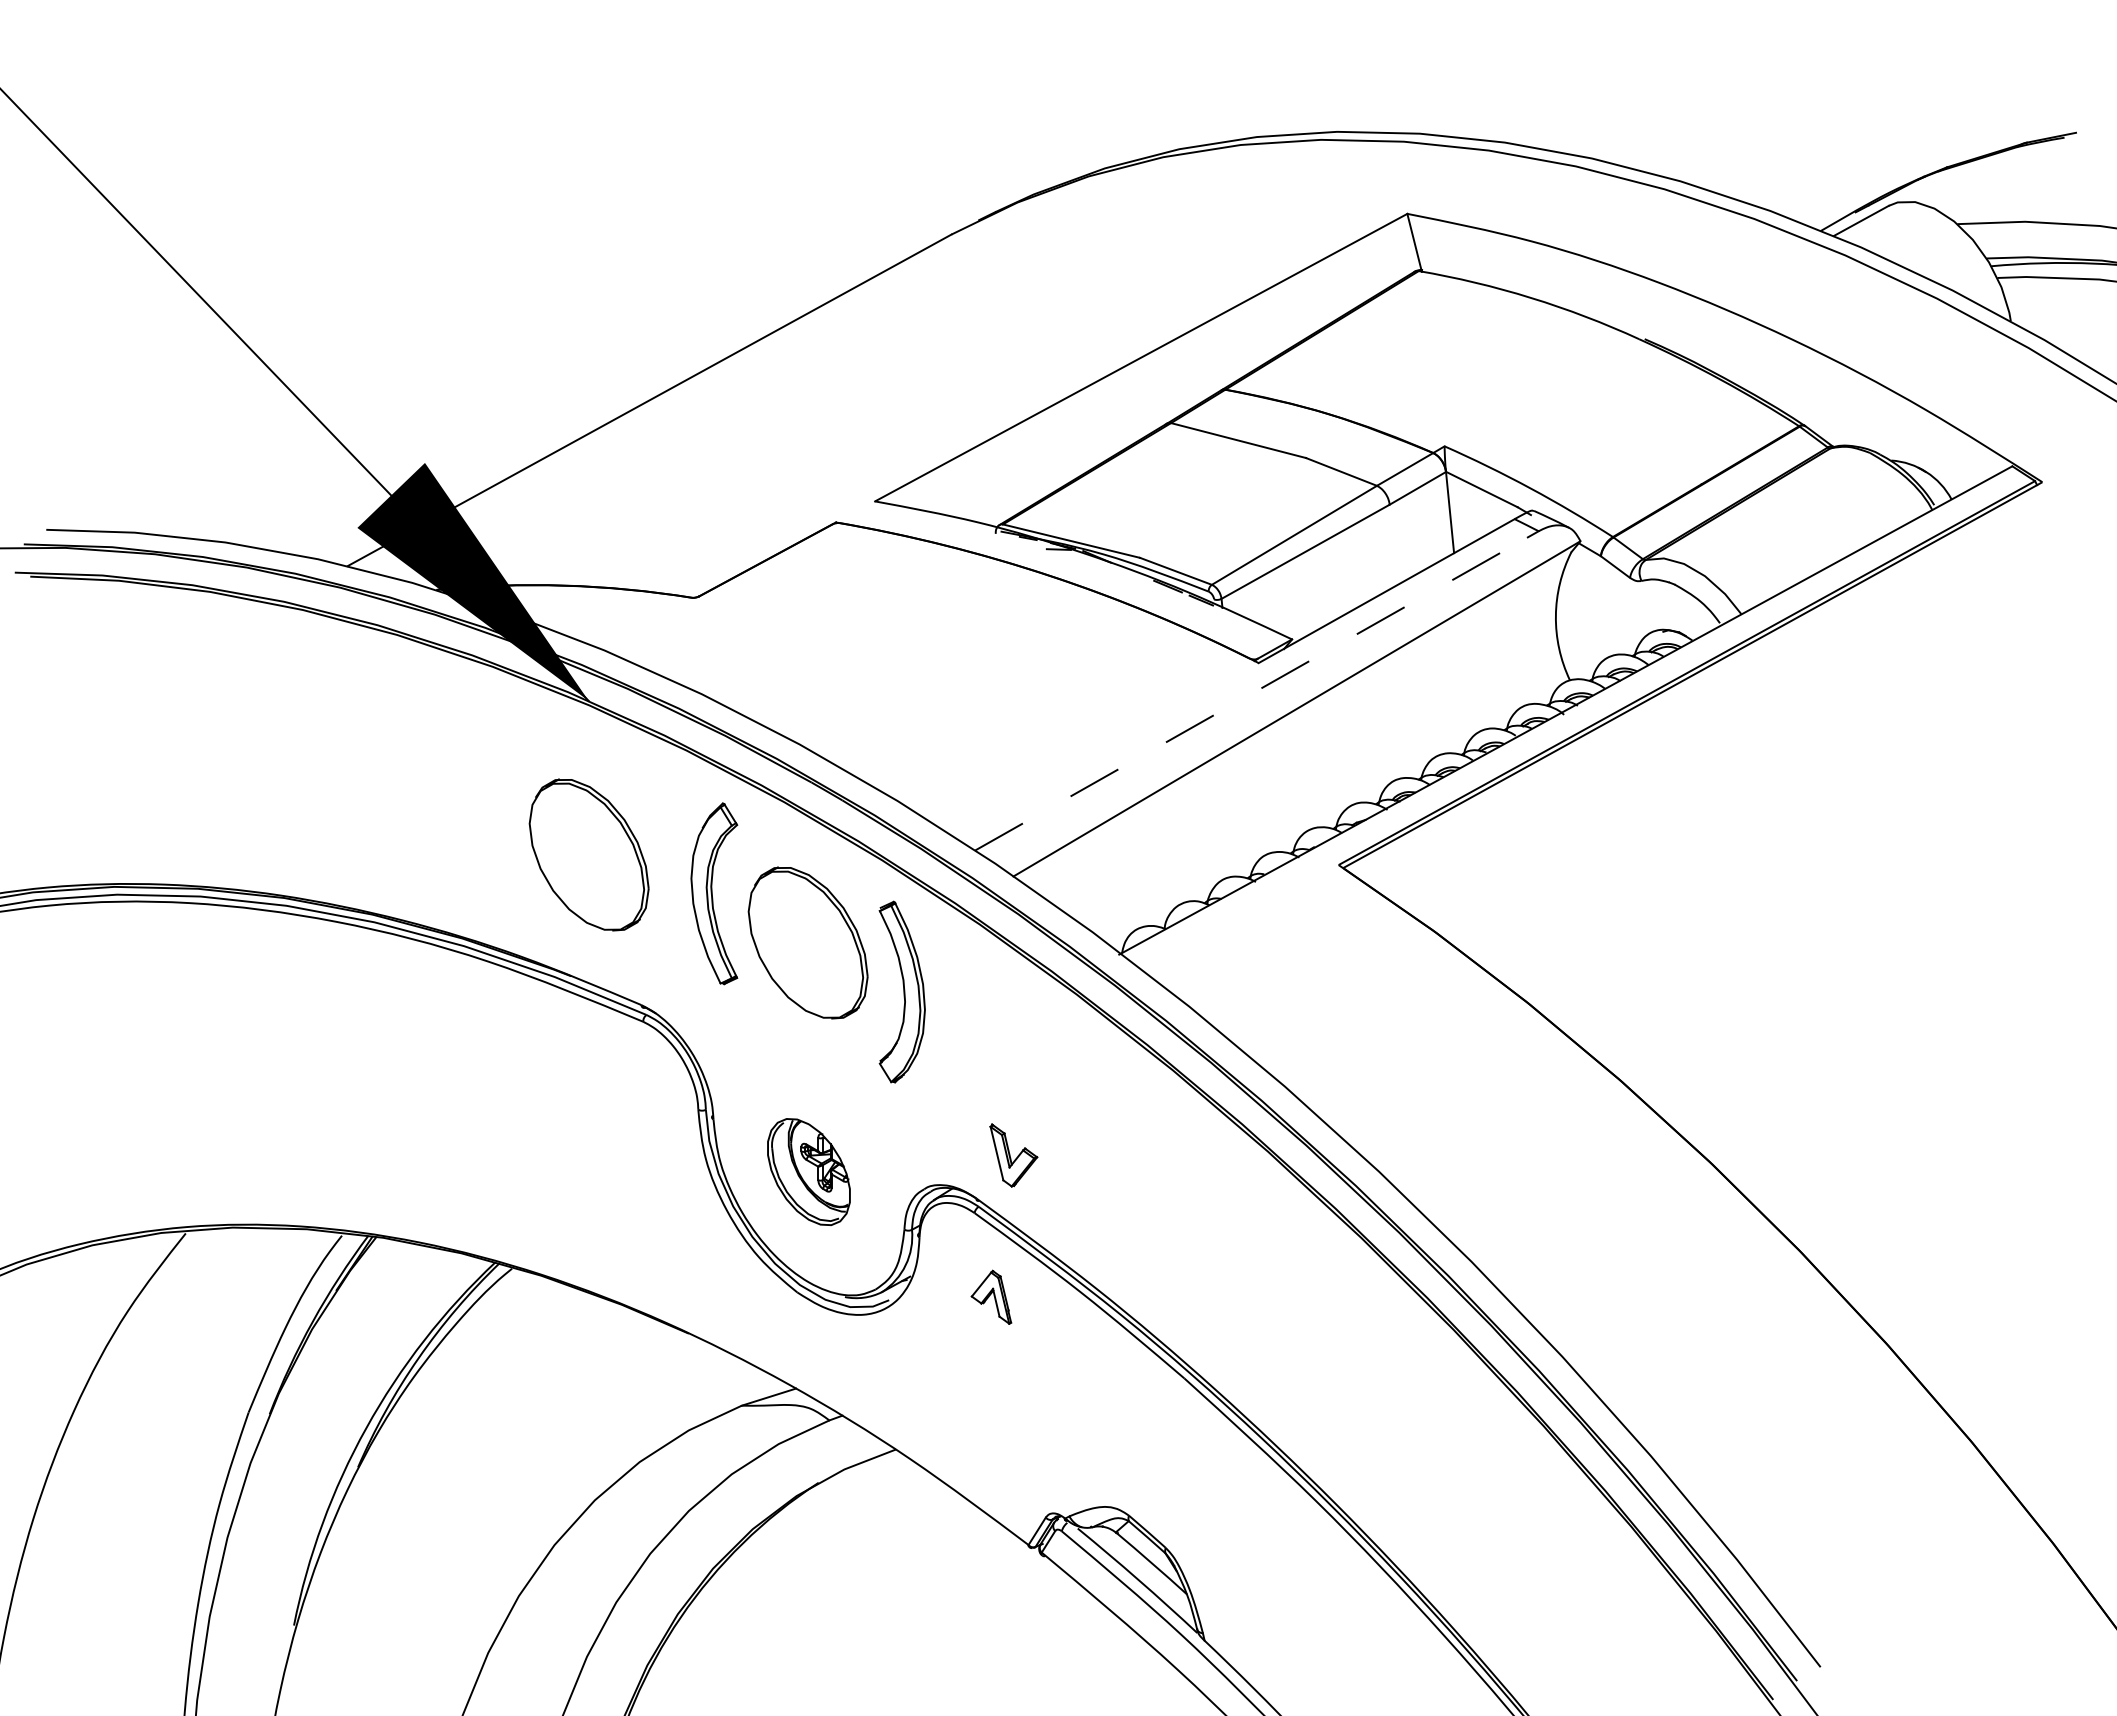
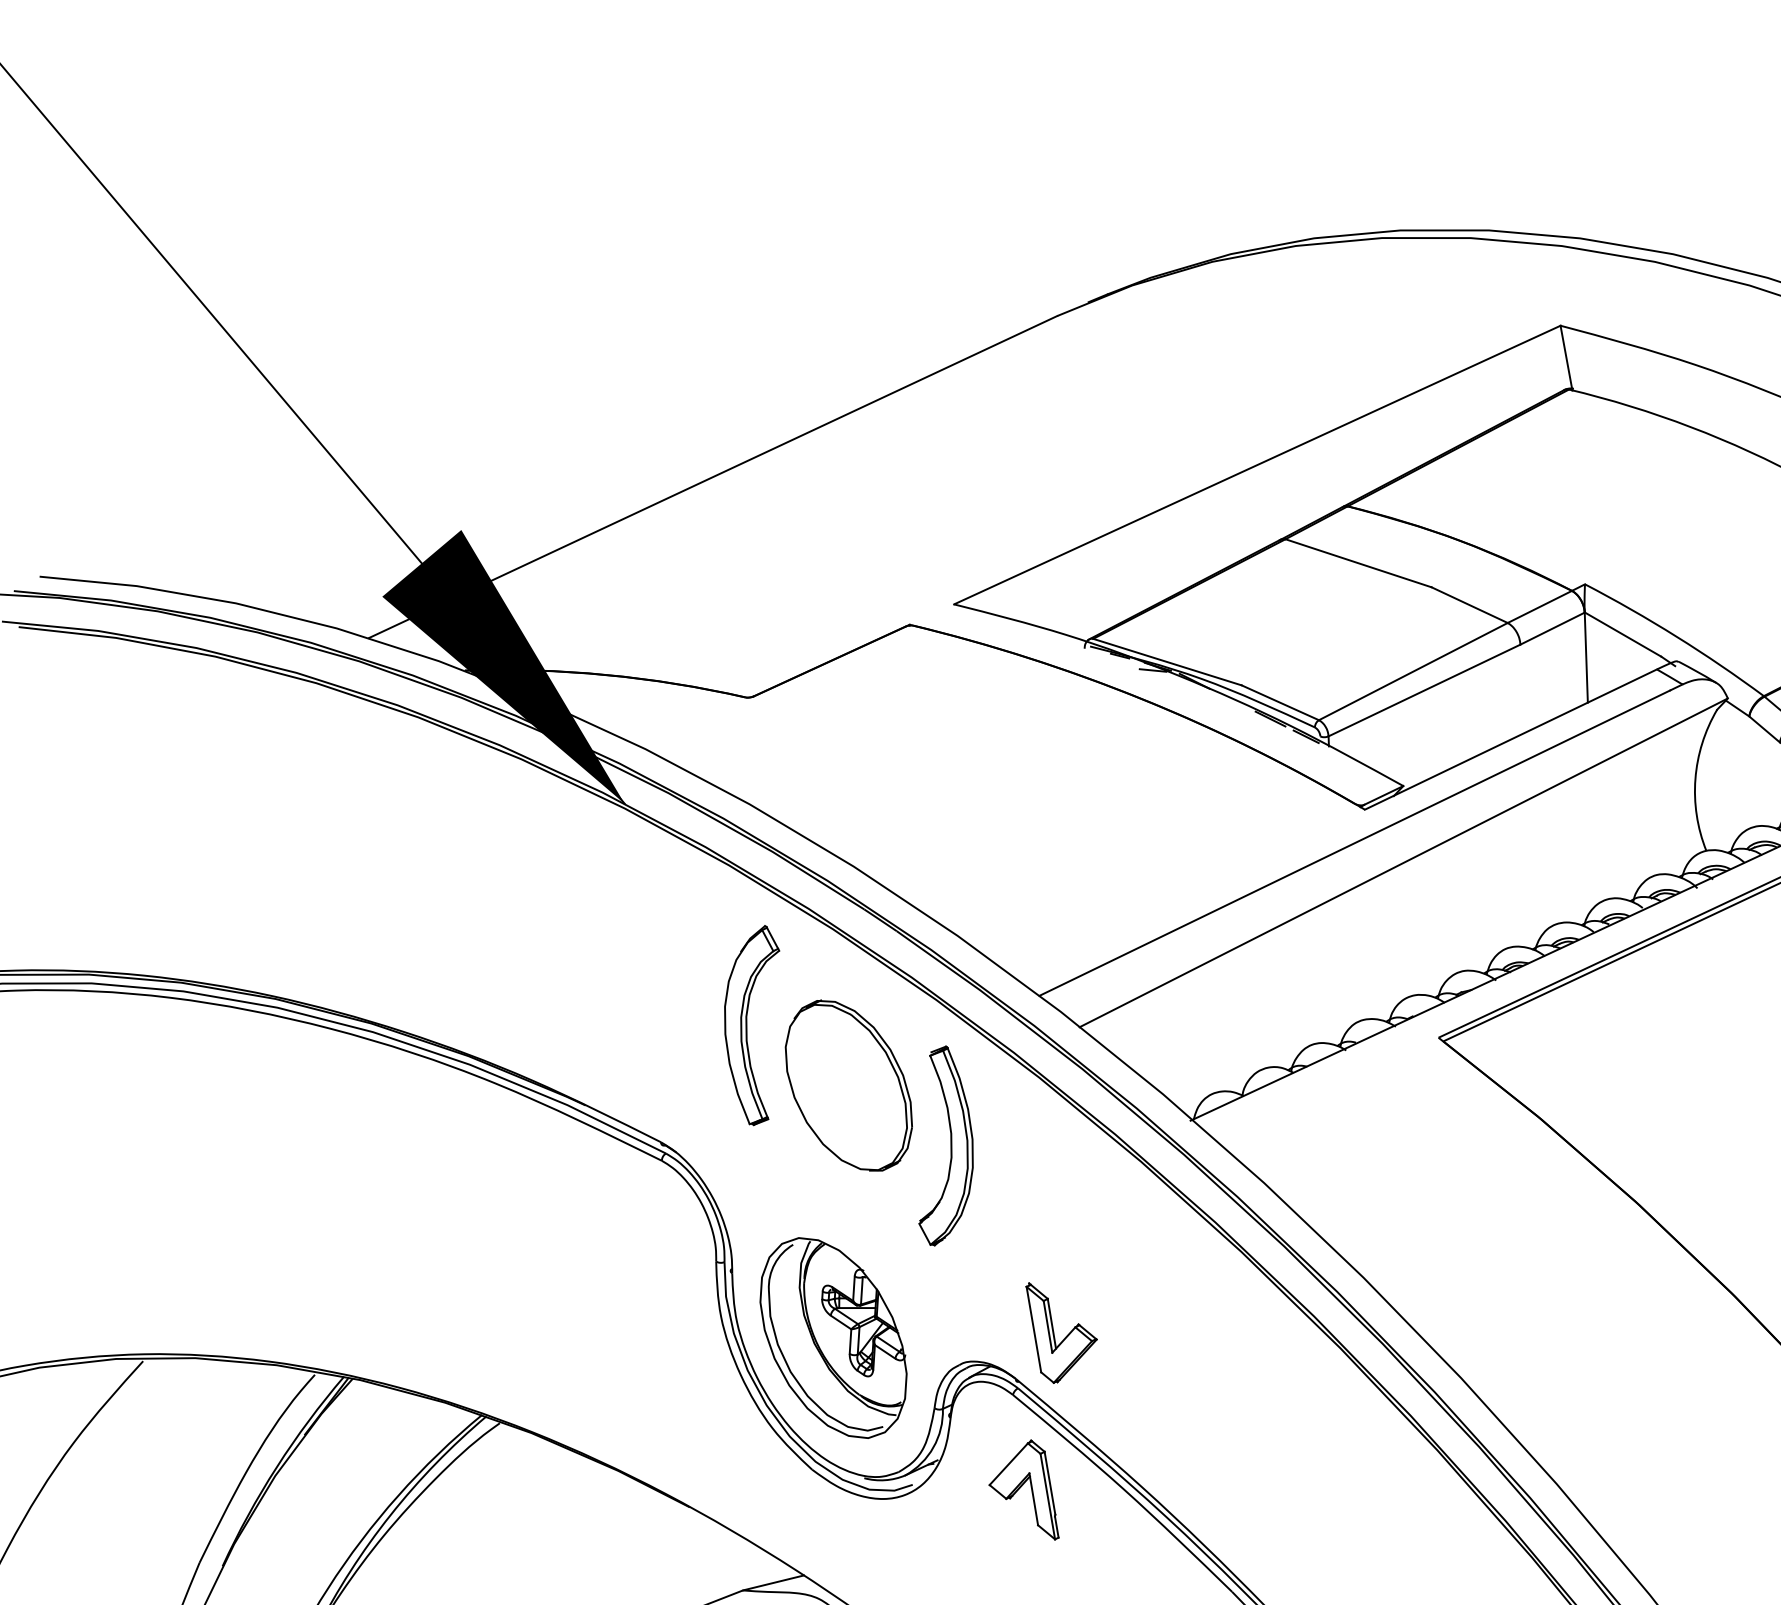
line: (1251, 693) -> (1354, 842), dashed -> solid
part: (588, 854) -> (613, 972), removed
part: (1013, 1155) -> (1059, 1334), size x1.43
part: (808, 1171) -> (833, 1337), size x1.67
part: (991, 1297) -> (1025, 1489), size x1.67

